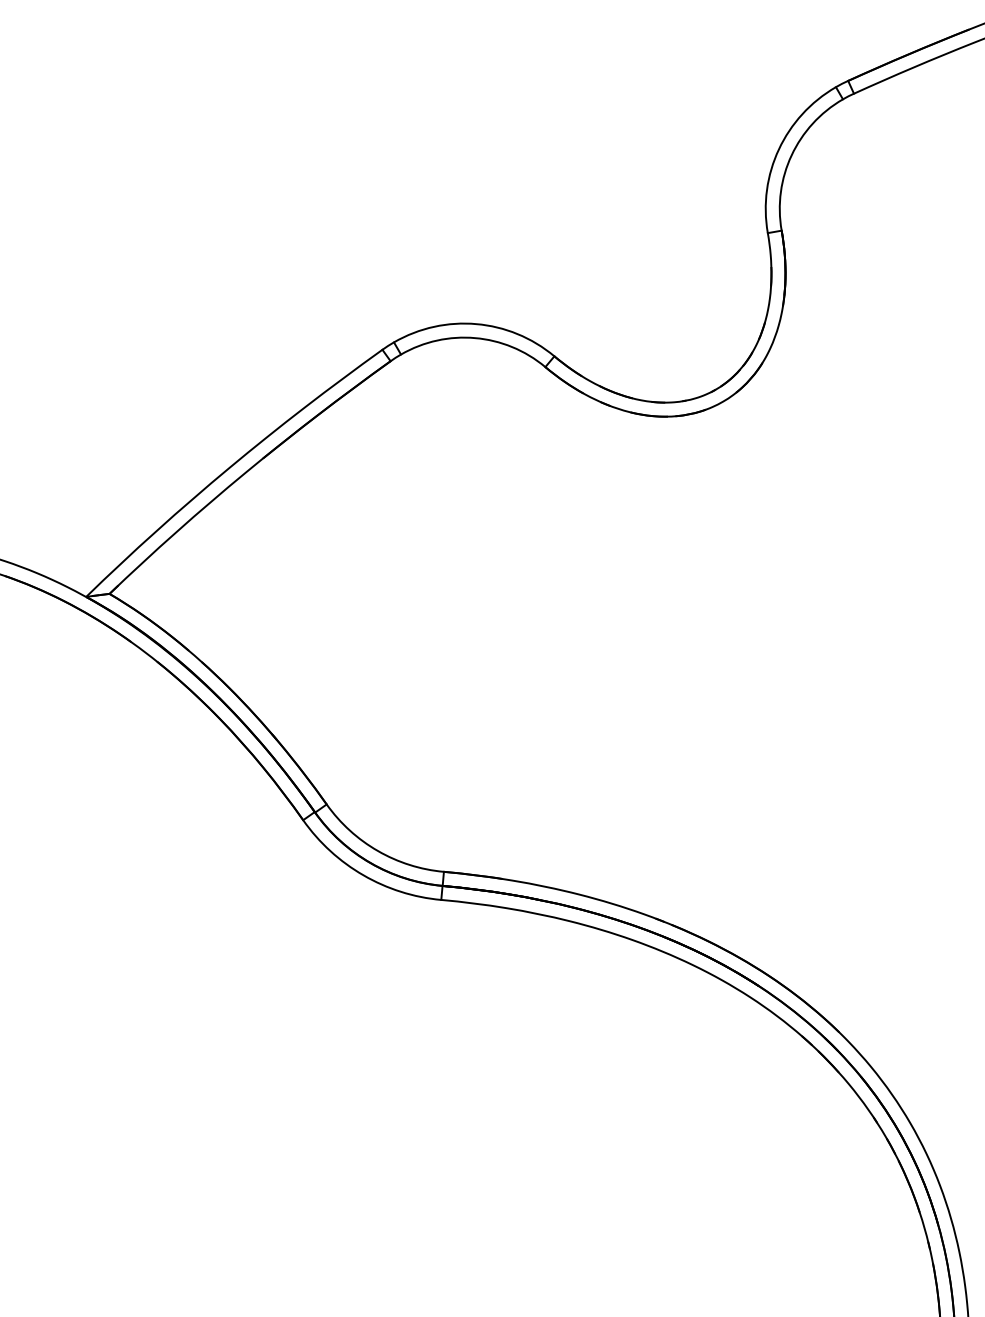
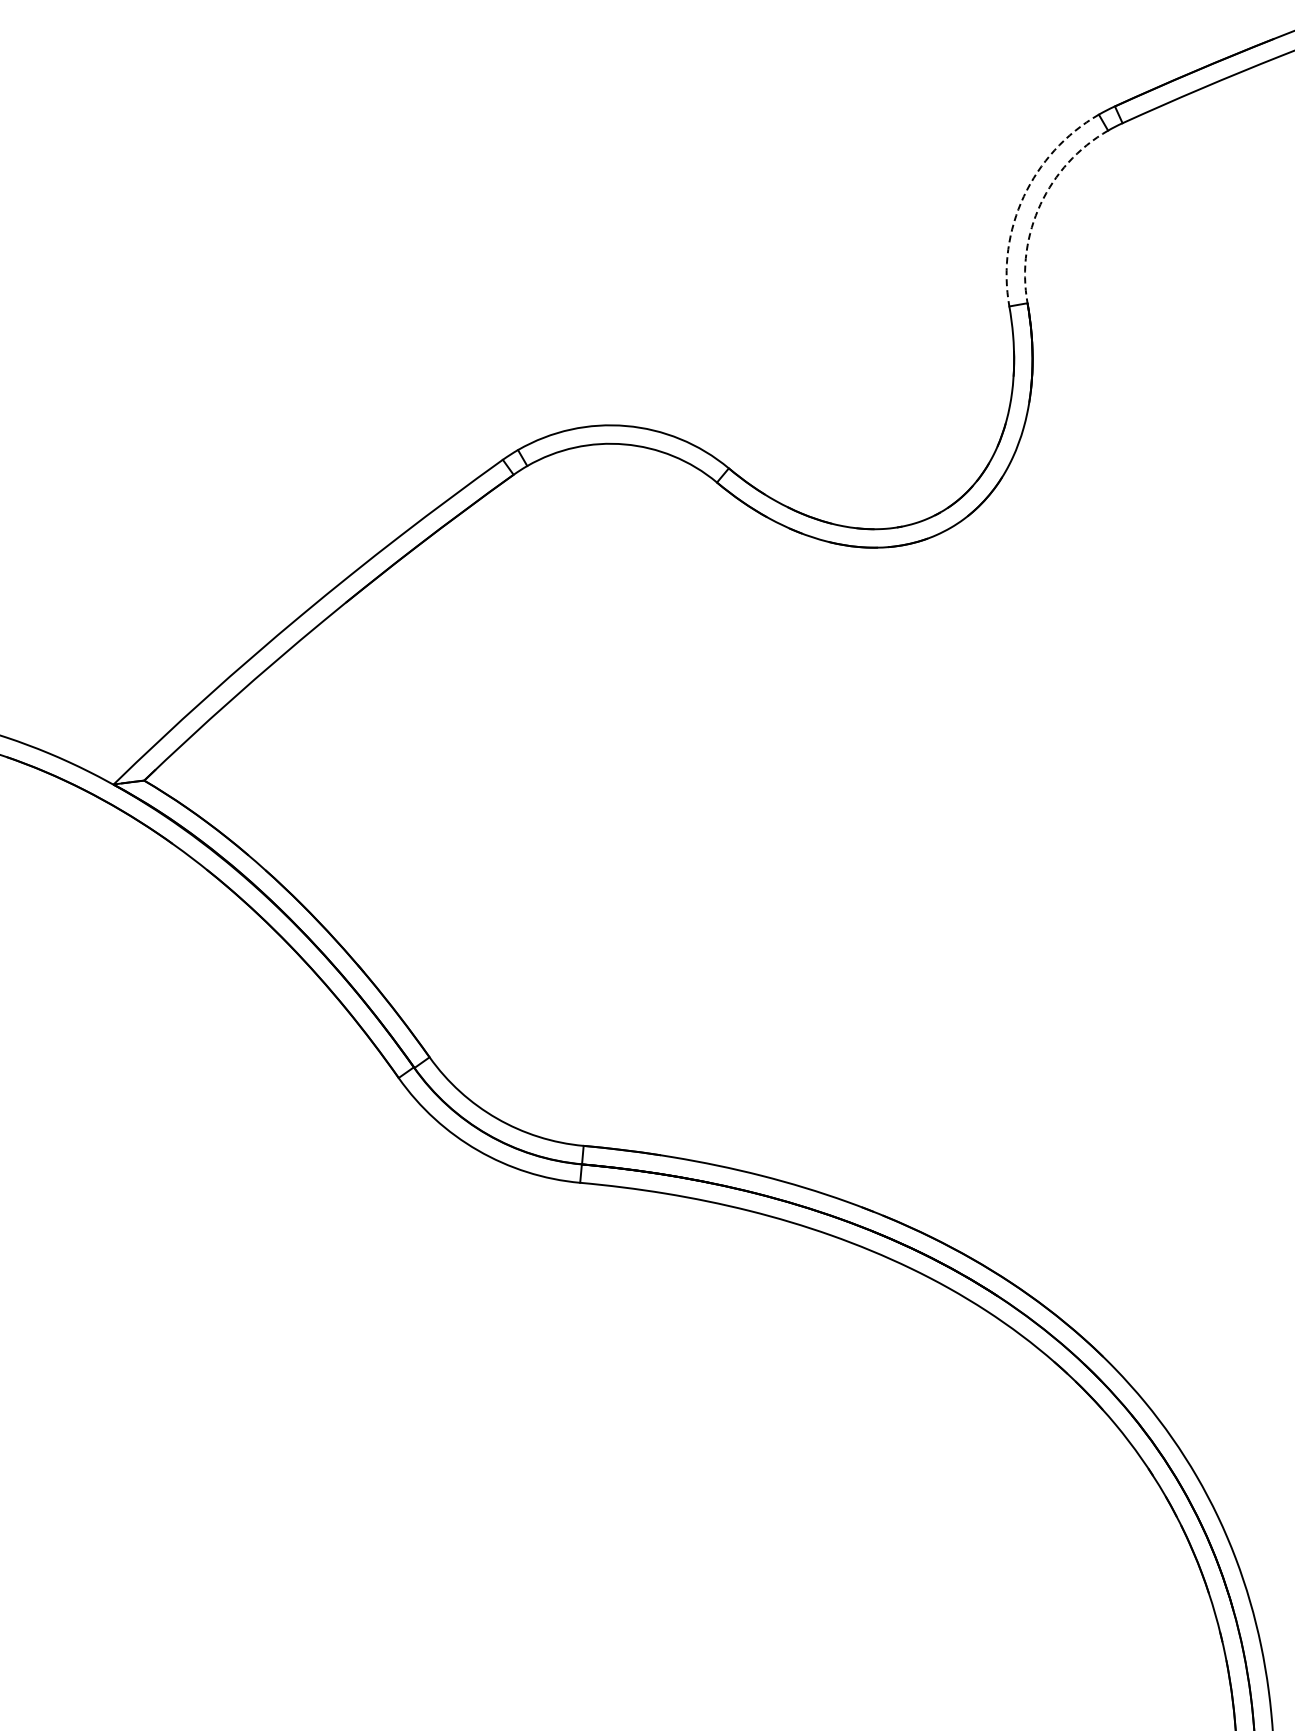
arc: (778, 149) -> (1023, 196), solid -> dashed
arc: (791, 155) -> (1040, 204), solid -> dashed

